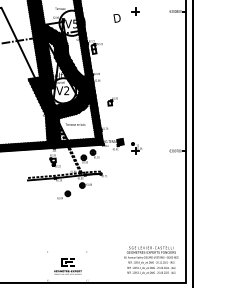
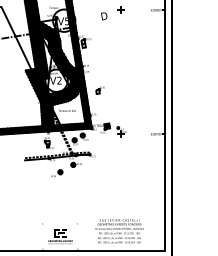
text: (151, 260) -> (119, 231), moved

